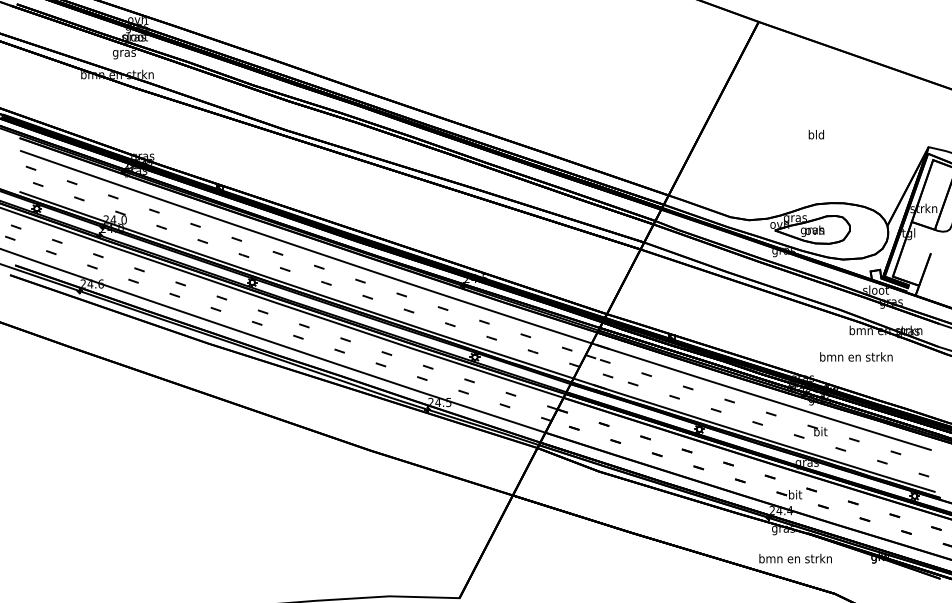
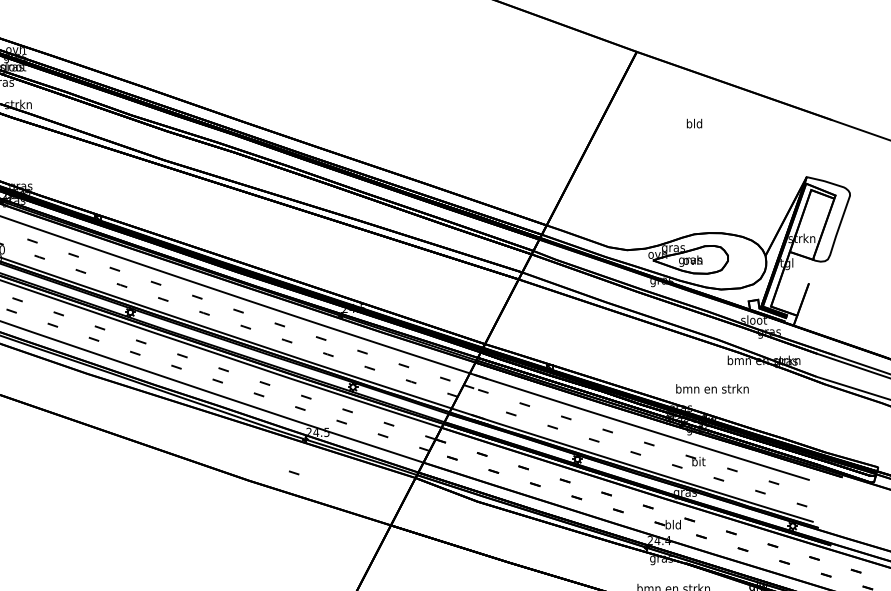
text: (815, 134) -> (693, 123), moved
text: (856, 356) -> (712, 388), moved
line: (607, 375) -> (293, 472), moved
text: (794, 494) -> (672, 524), bit -> bld

